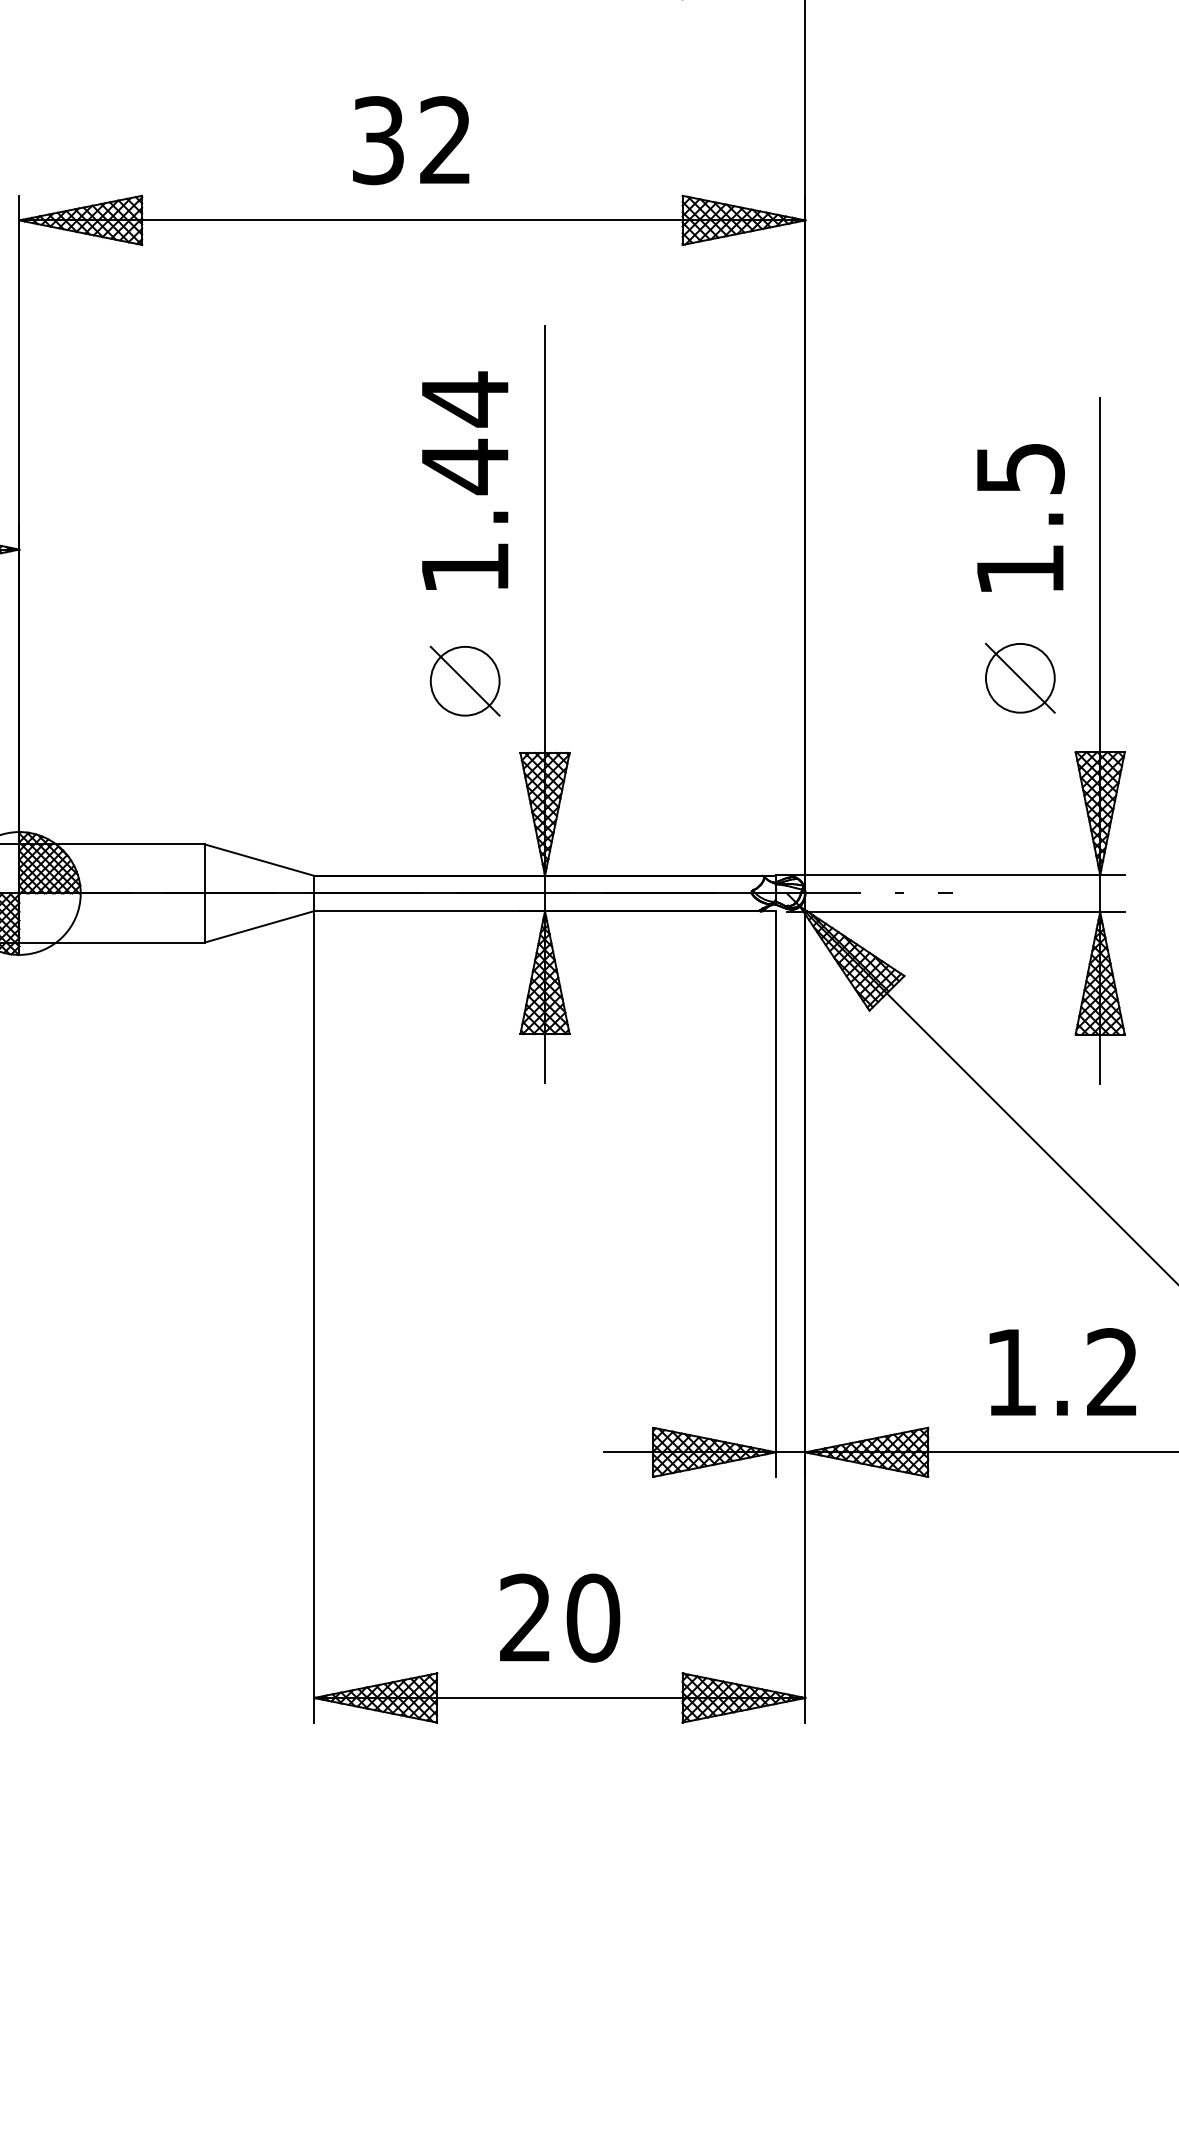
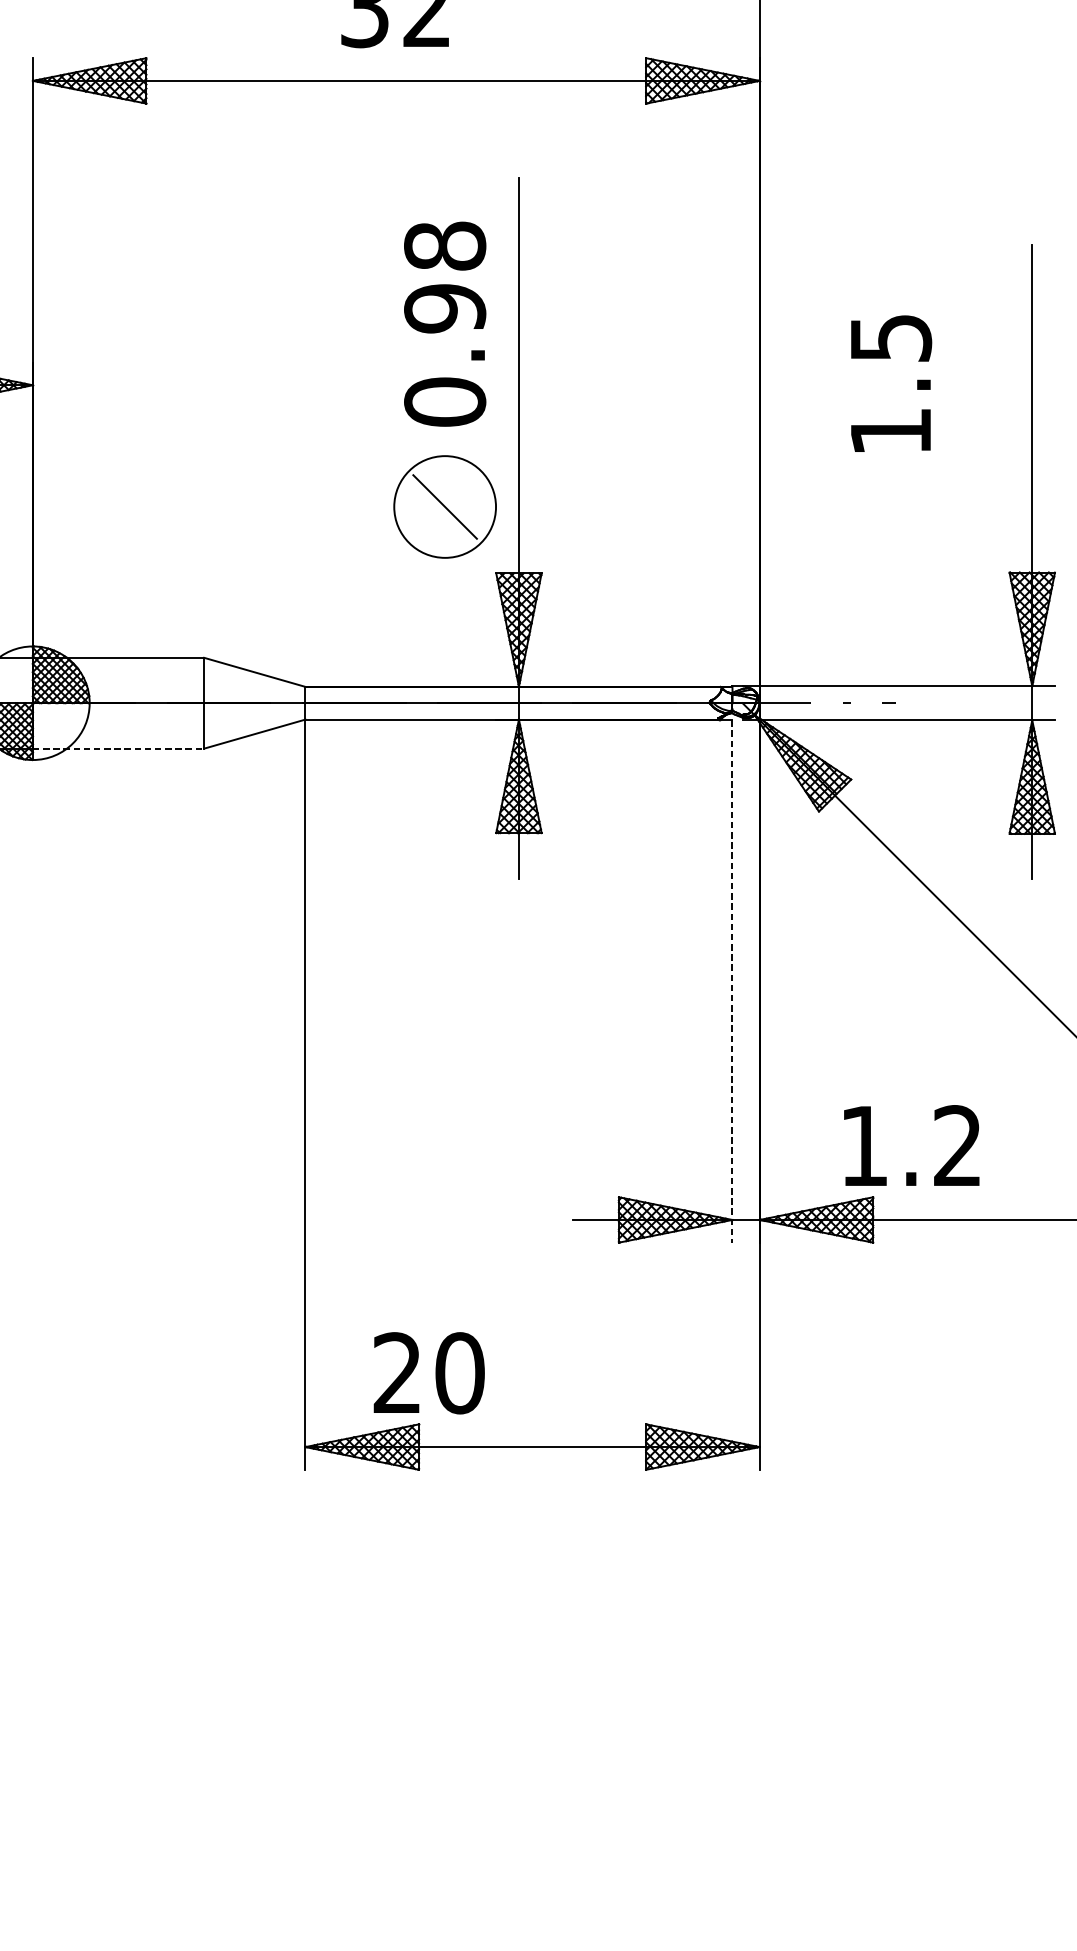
text: (464, 482) -> (444, 323), 1.44 -> 0.98
text: (1020, 517) -> (891, 383), moved
part: (1020, 678) -> (958, 504), removed
circle: (464, 680) -> (444, 506), size x1.6
line: (111, 942) -> (118, 748), solid -> dashed
line: (775, 1194) -> (732, 981), solid -> dashed
text: (1062, 1371) -> (911, 1145), moved
text: (560, 1617) -> (429, 1372), moved

